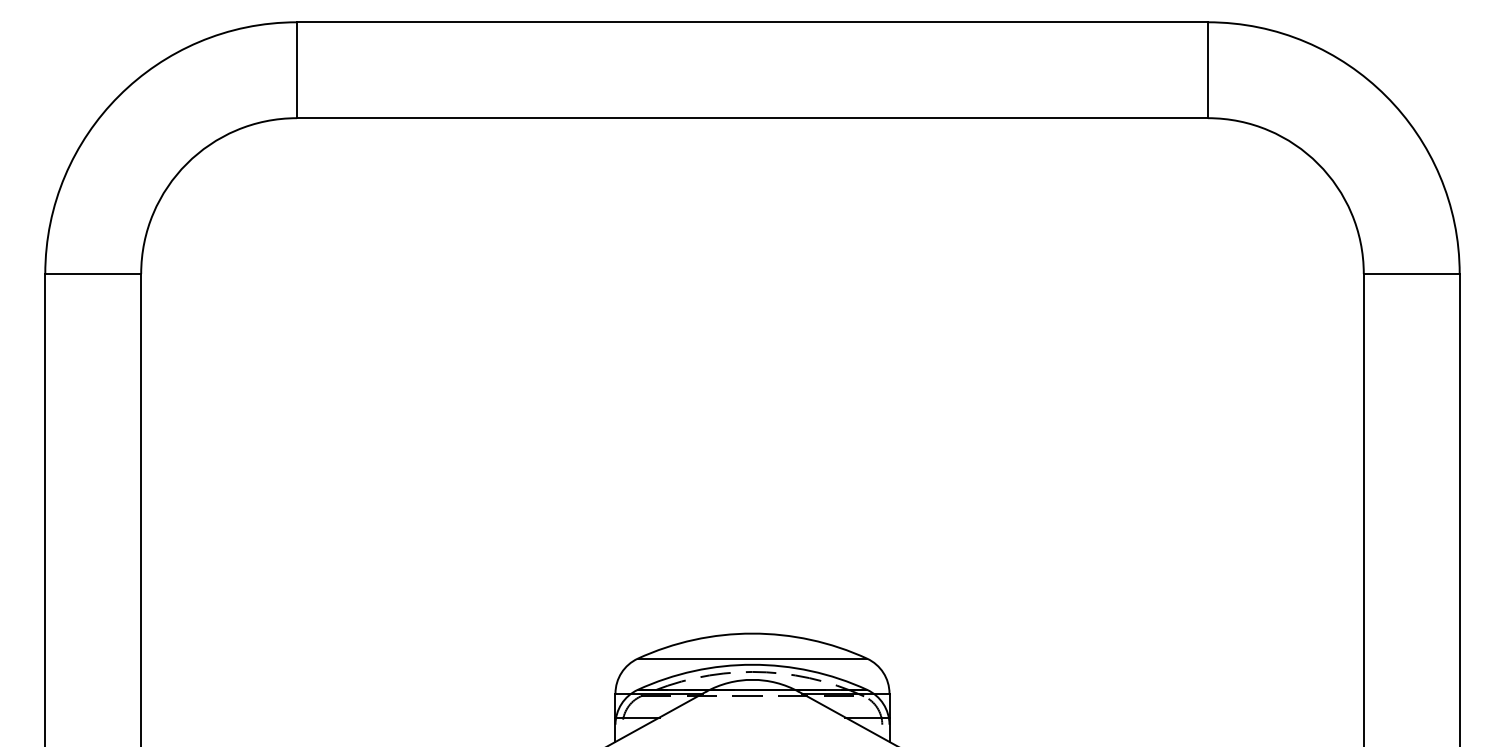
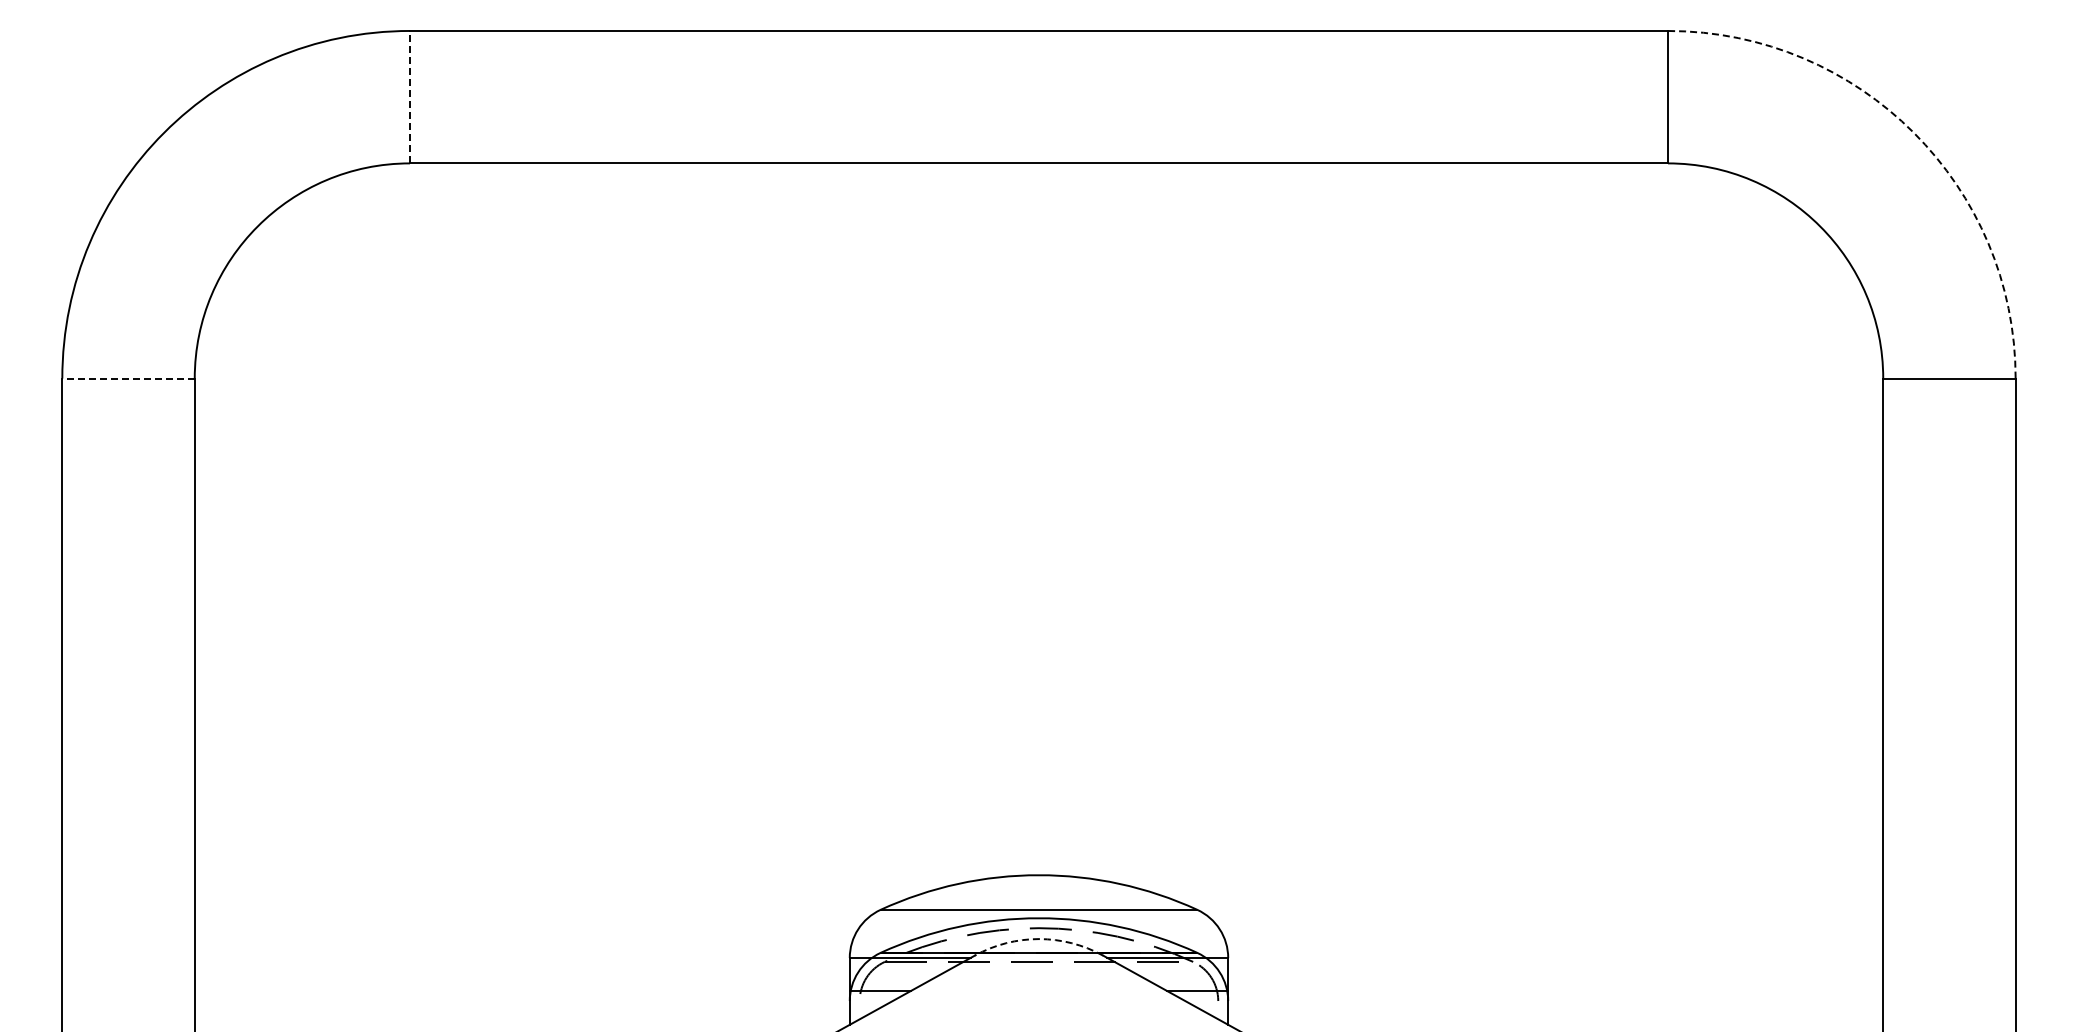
line: (296, 69) -> (409, 96), solid -> dashed
arc: (1385, 95) -> (1913, 132), solid -> dashed
line: (93, 273) -> (128, 378), solid -> dashed
arc: (752, 680) -> (1038, 939), solid -> dashed

